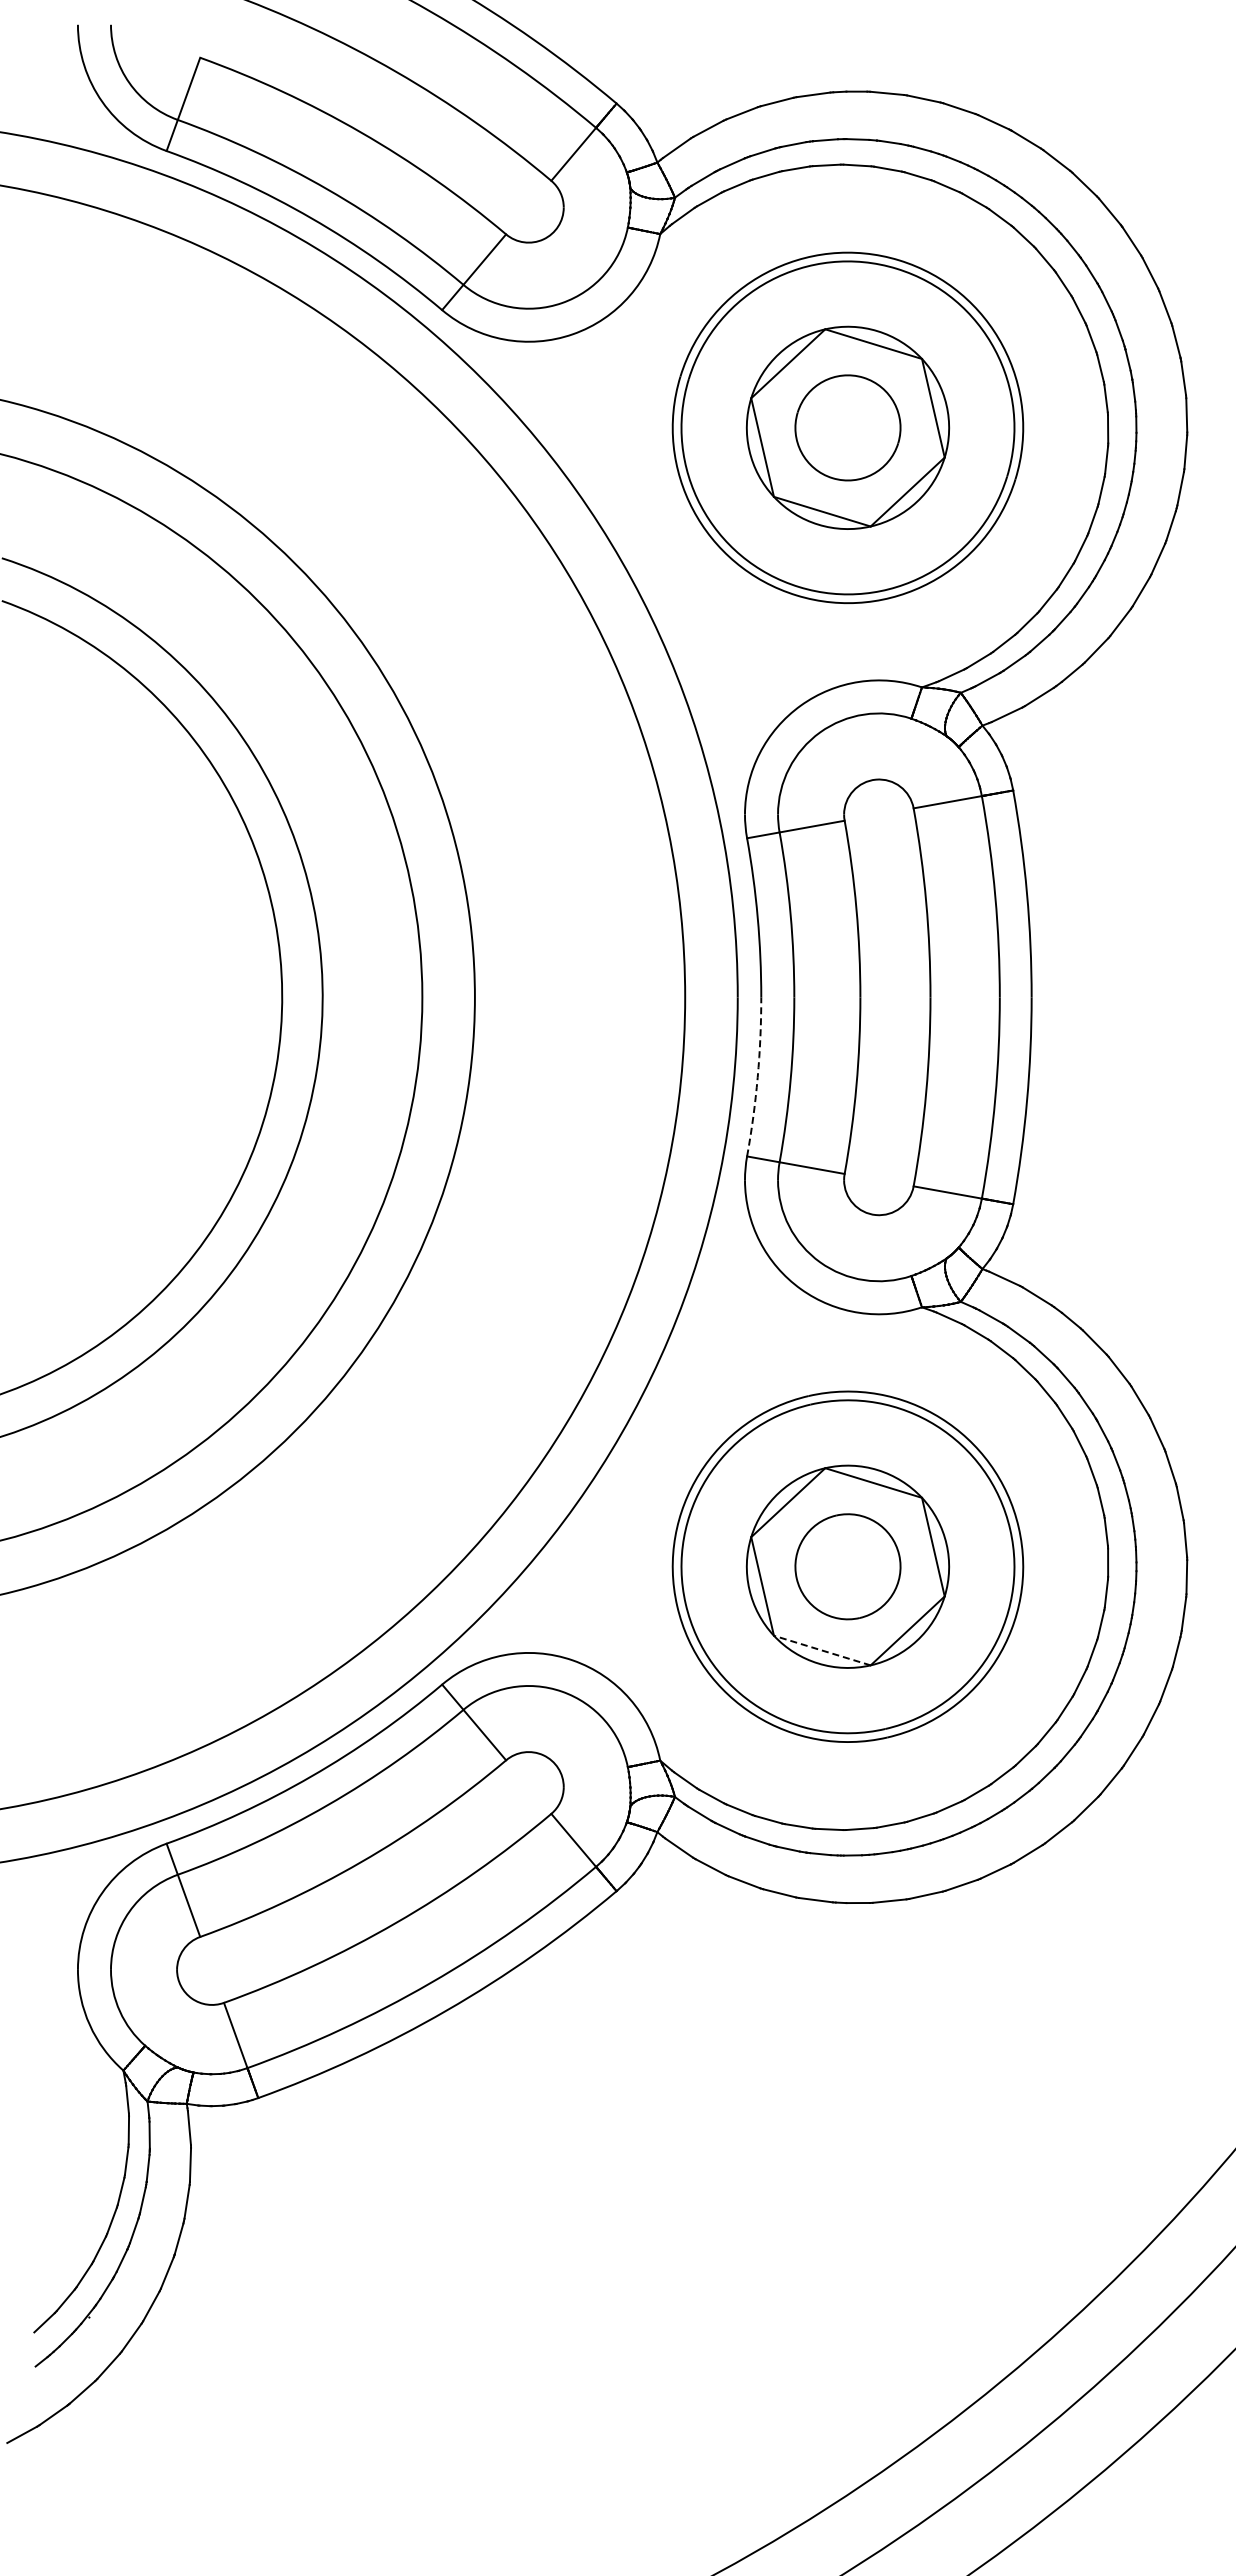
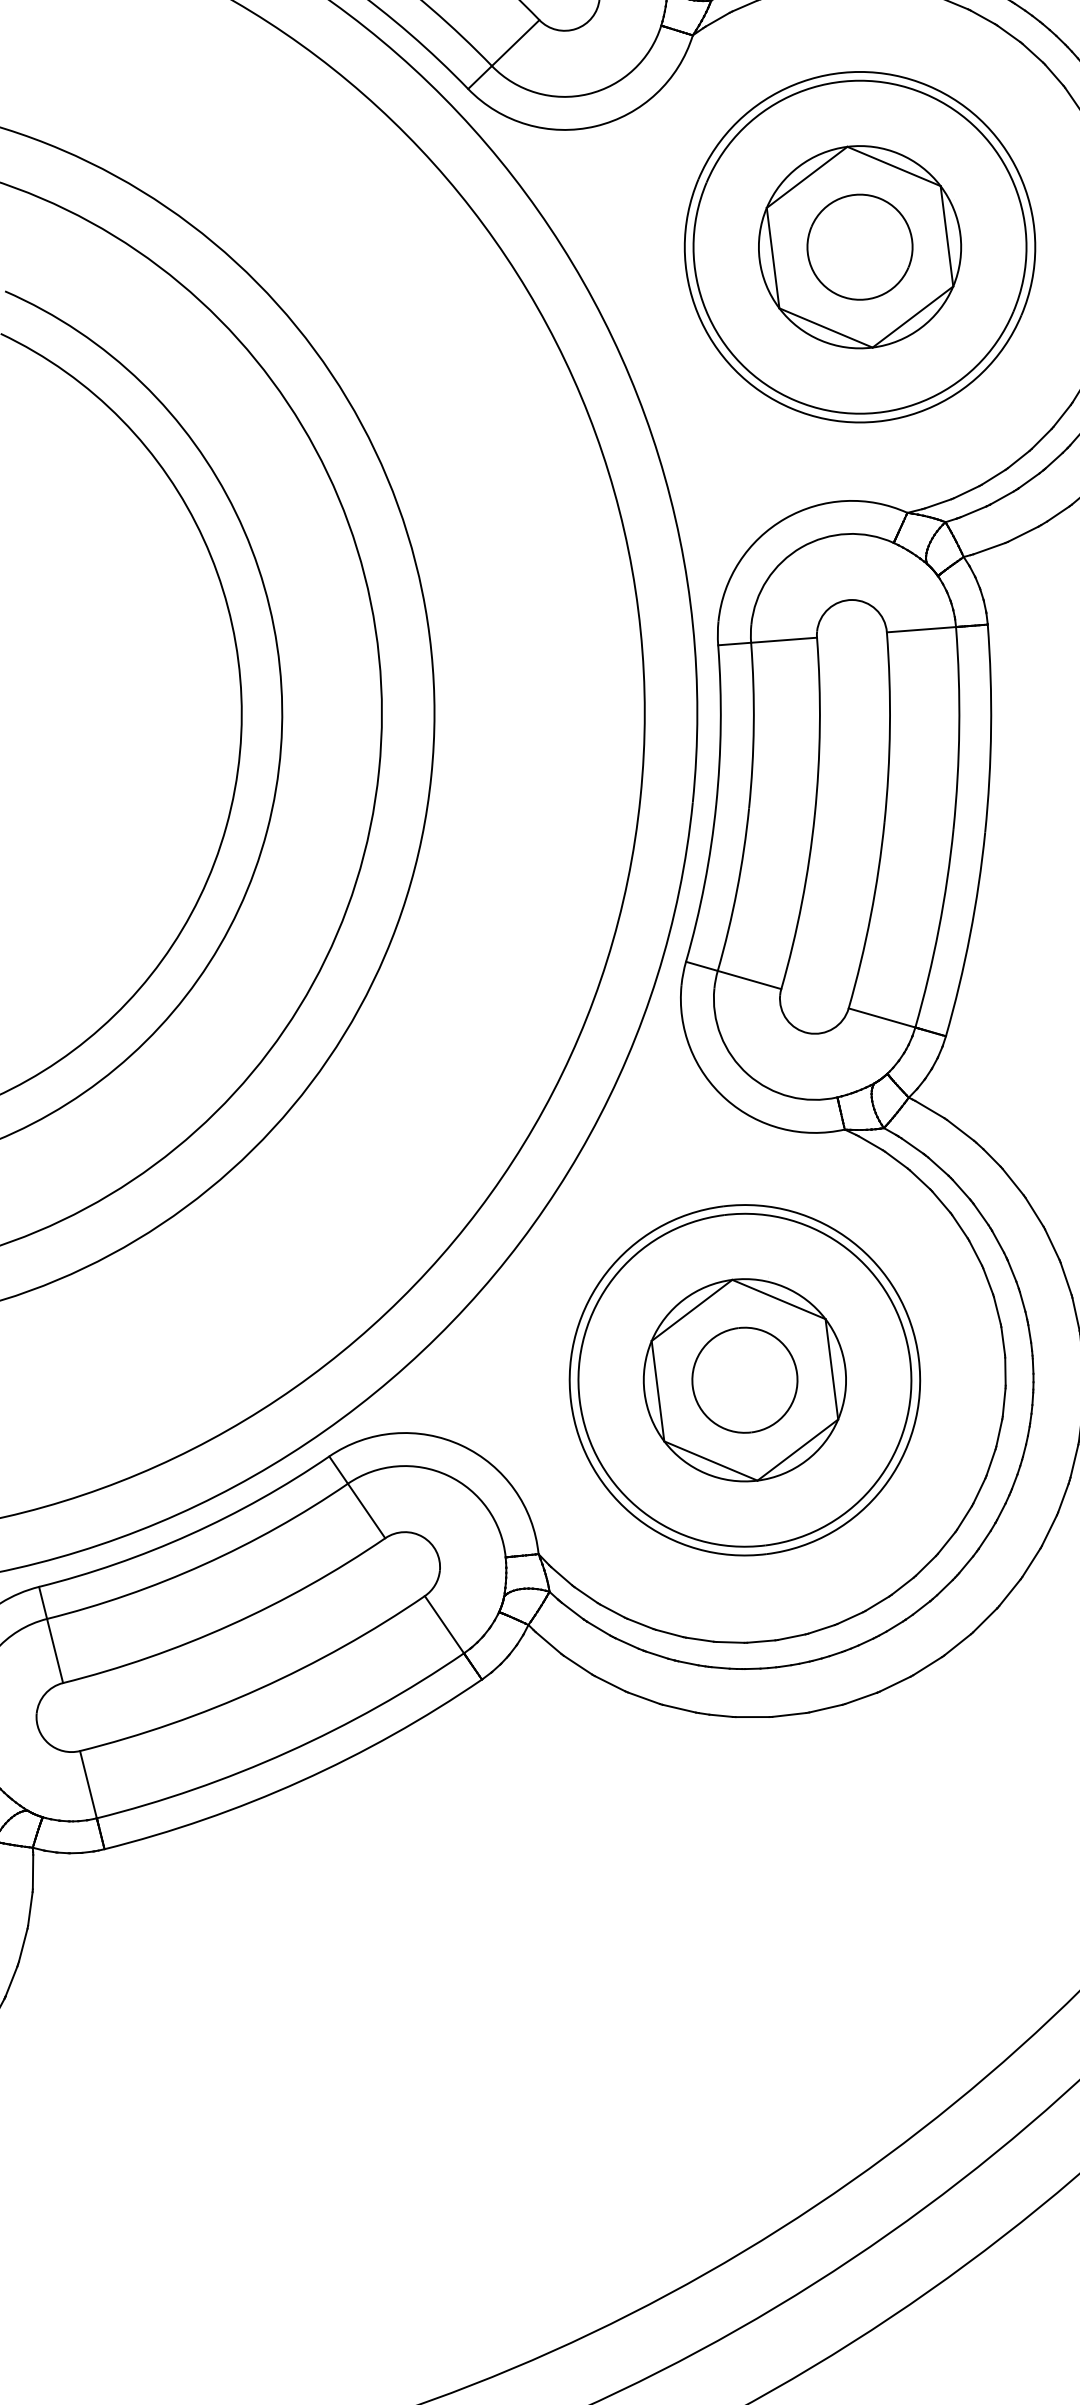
arc: (757, 1077) -> (704, 884), dashed -> solid
line: (822, 1650) -> (711, 1460), dashed -> solid

